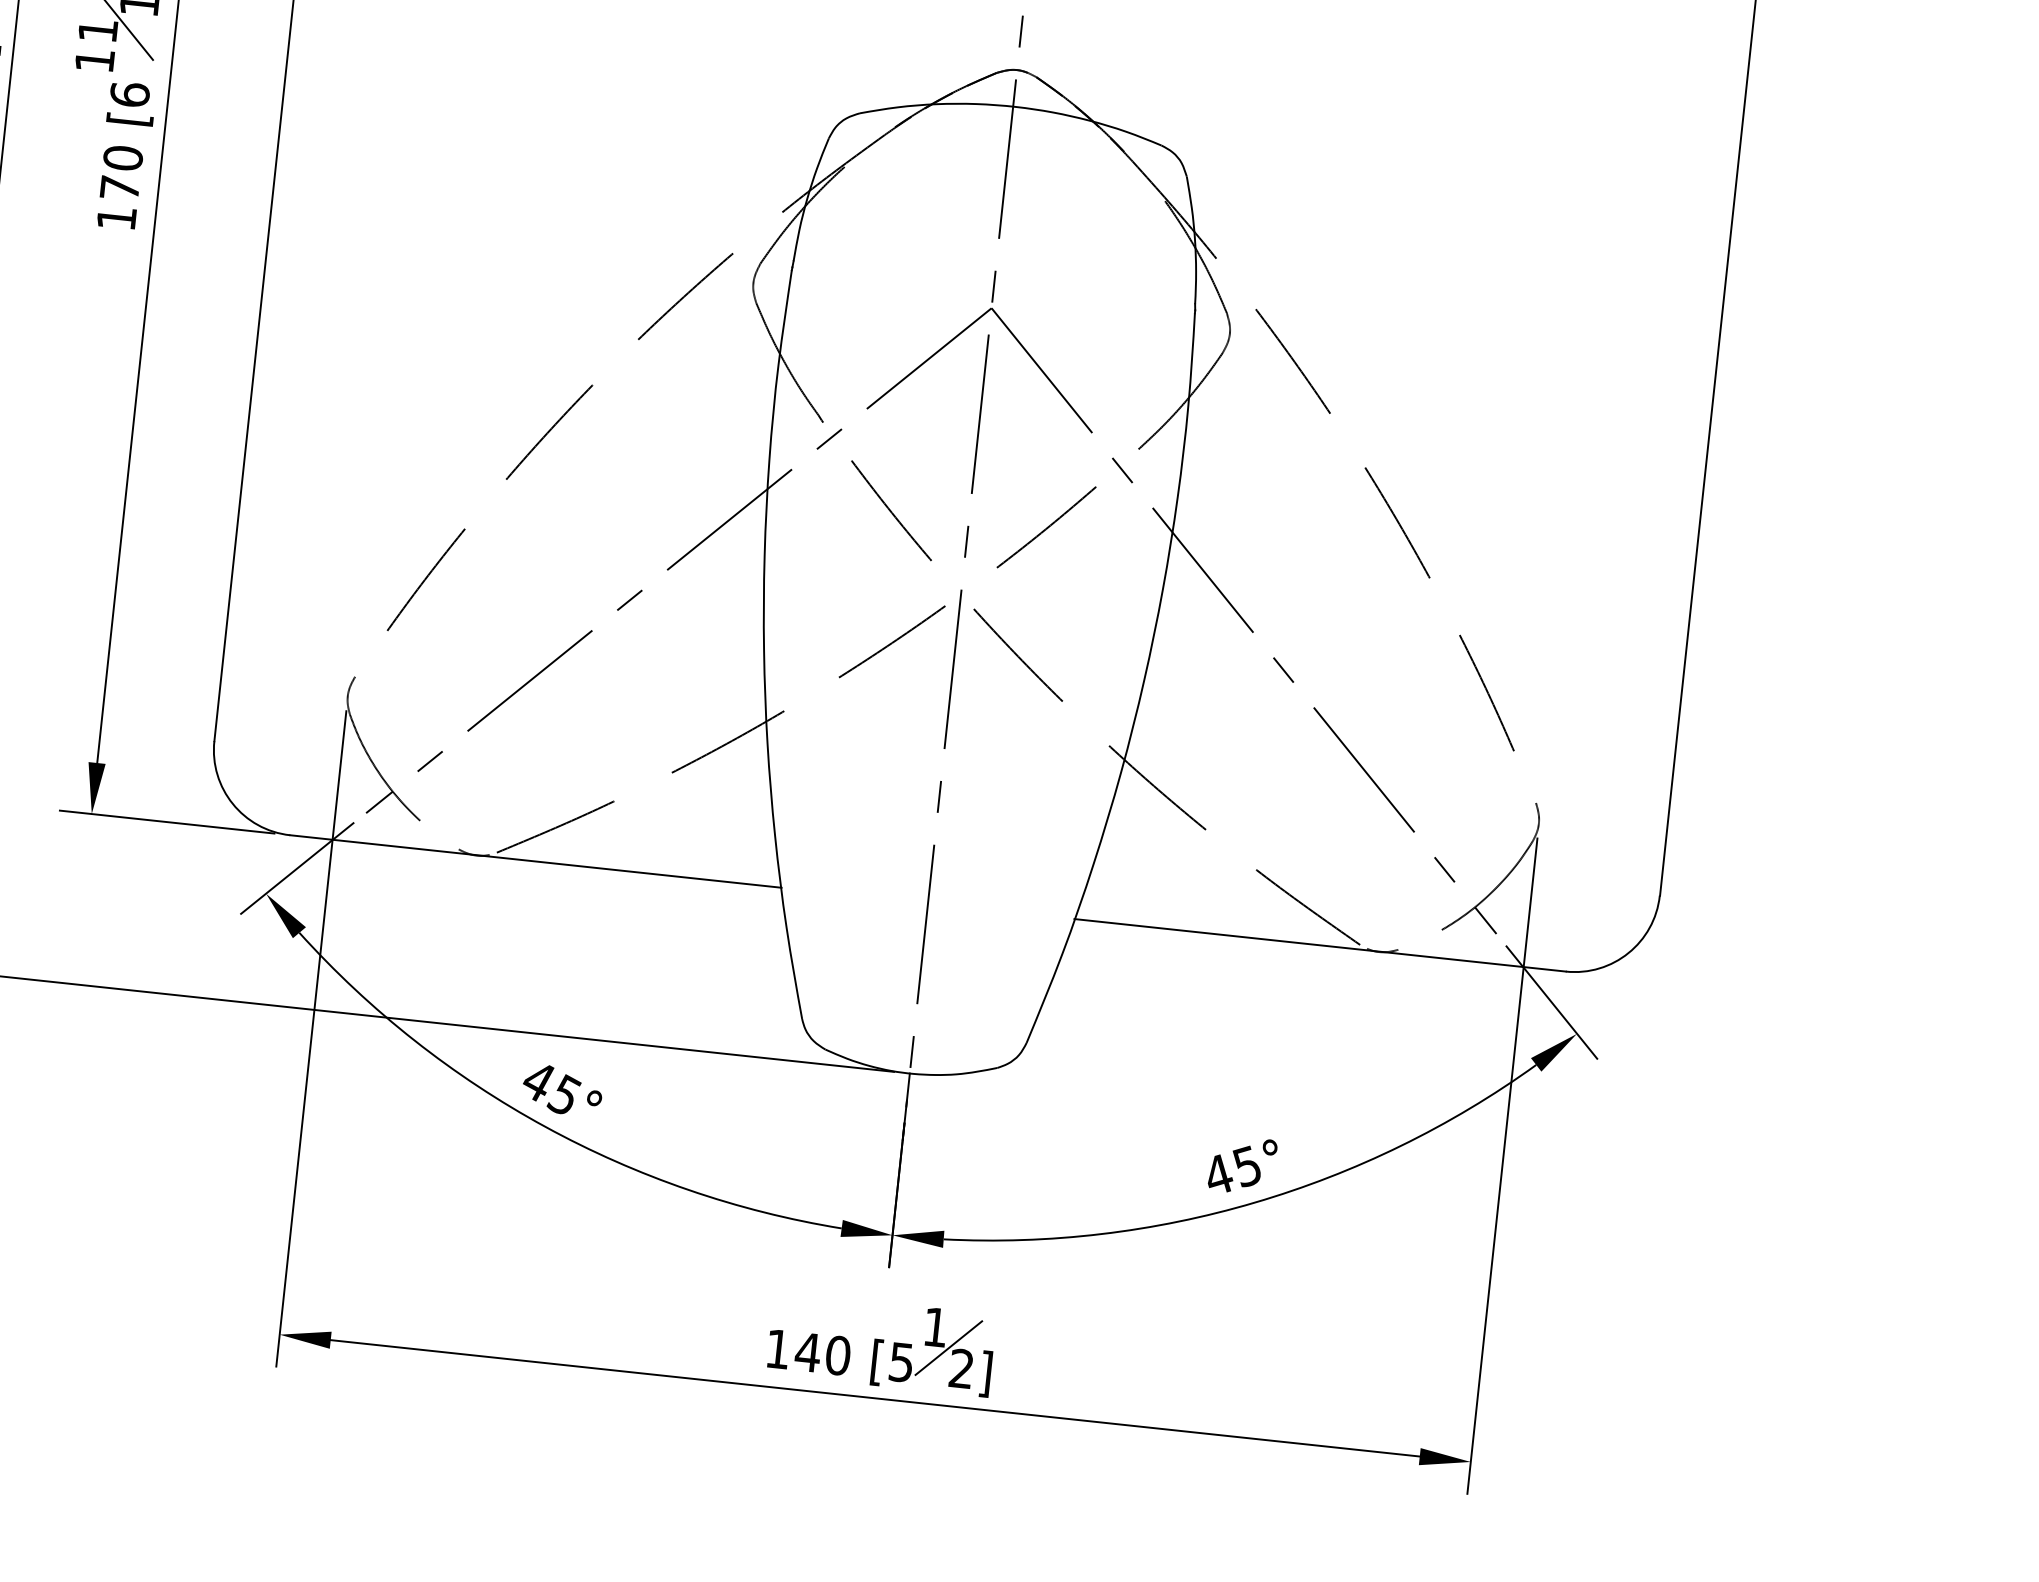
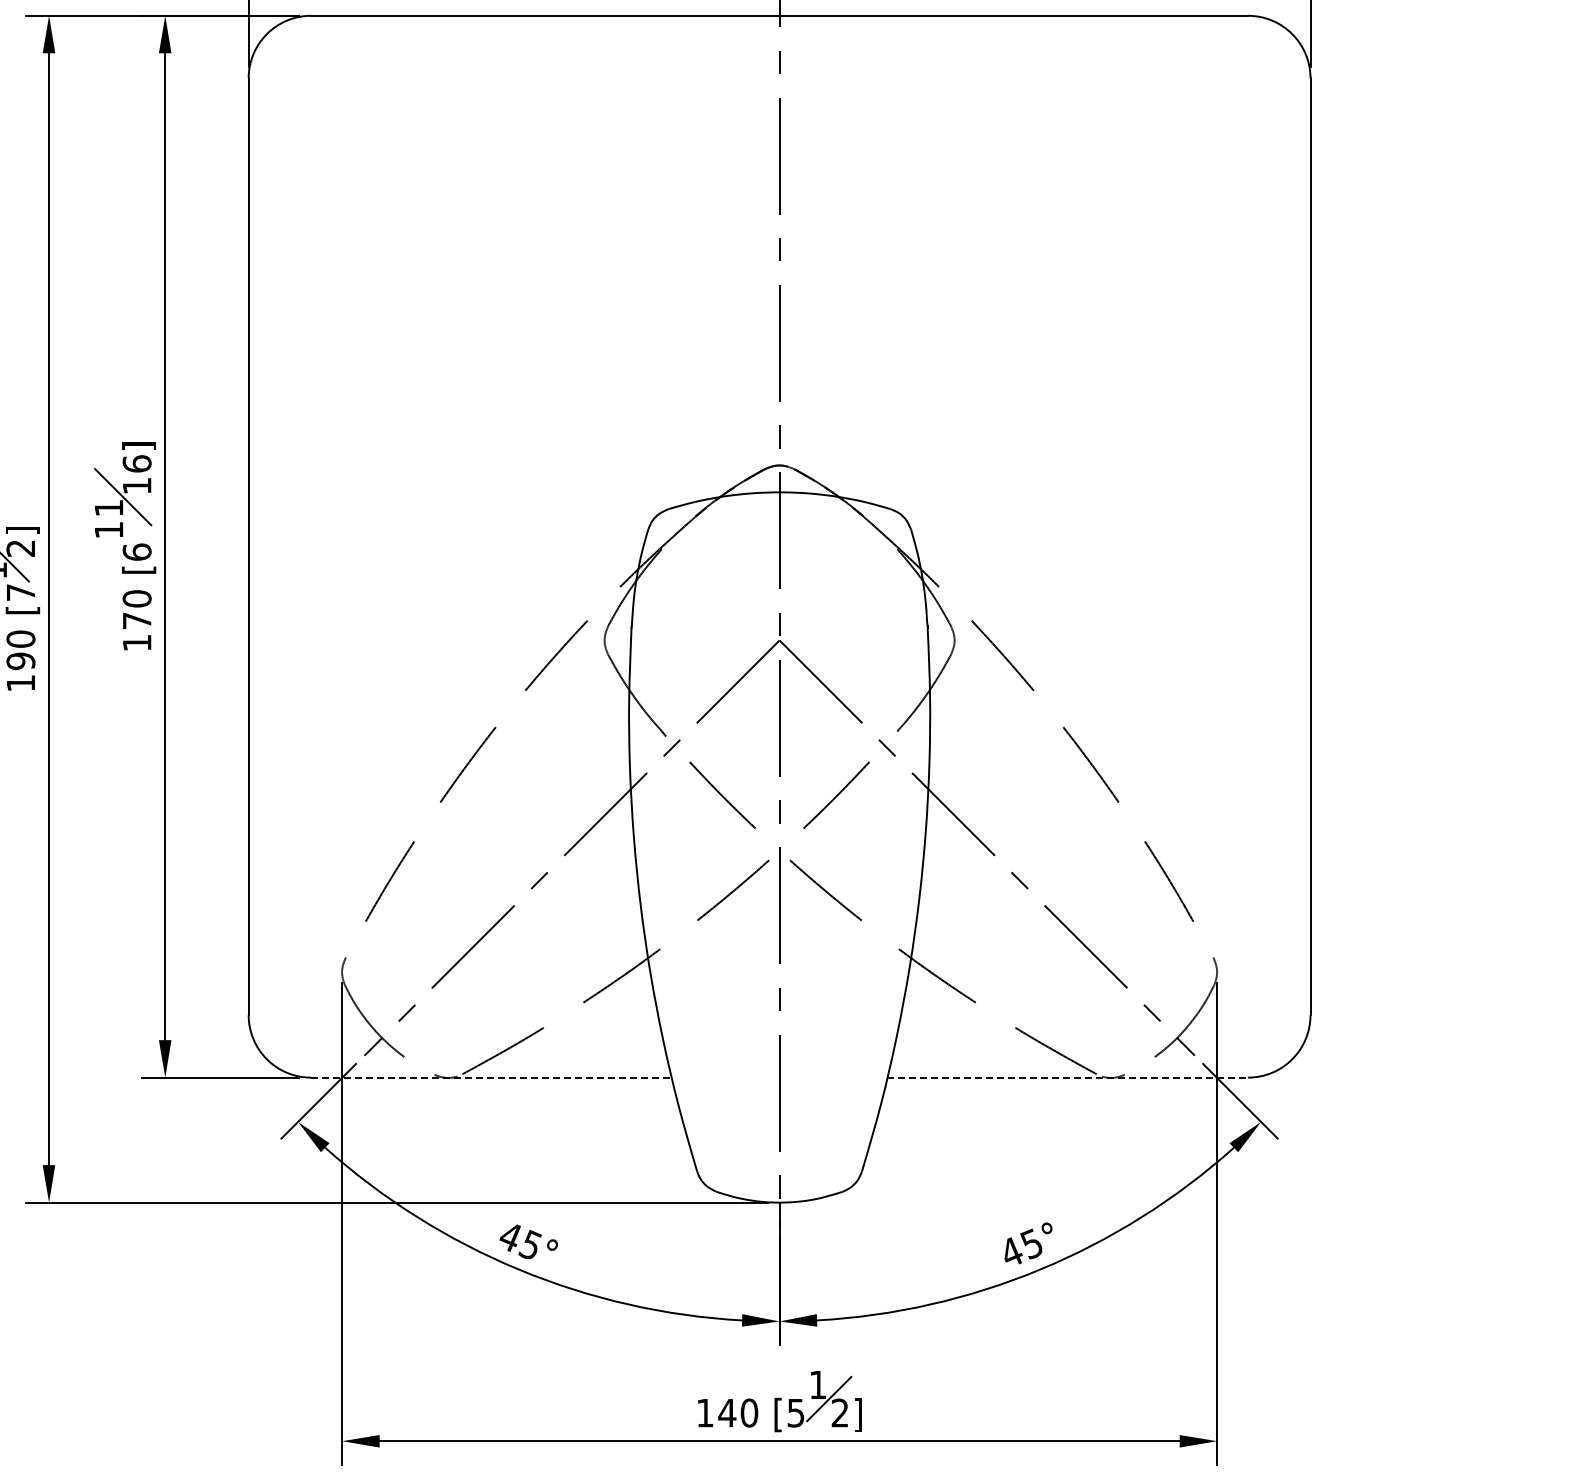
line: (537, 861) -> (492, 1077), solid -> dashed
line: (1321, 945) -> (1068, 1077), solid -> dashed

